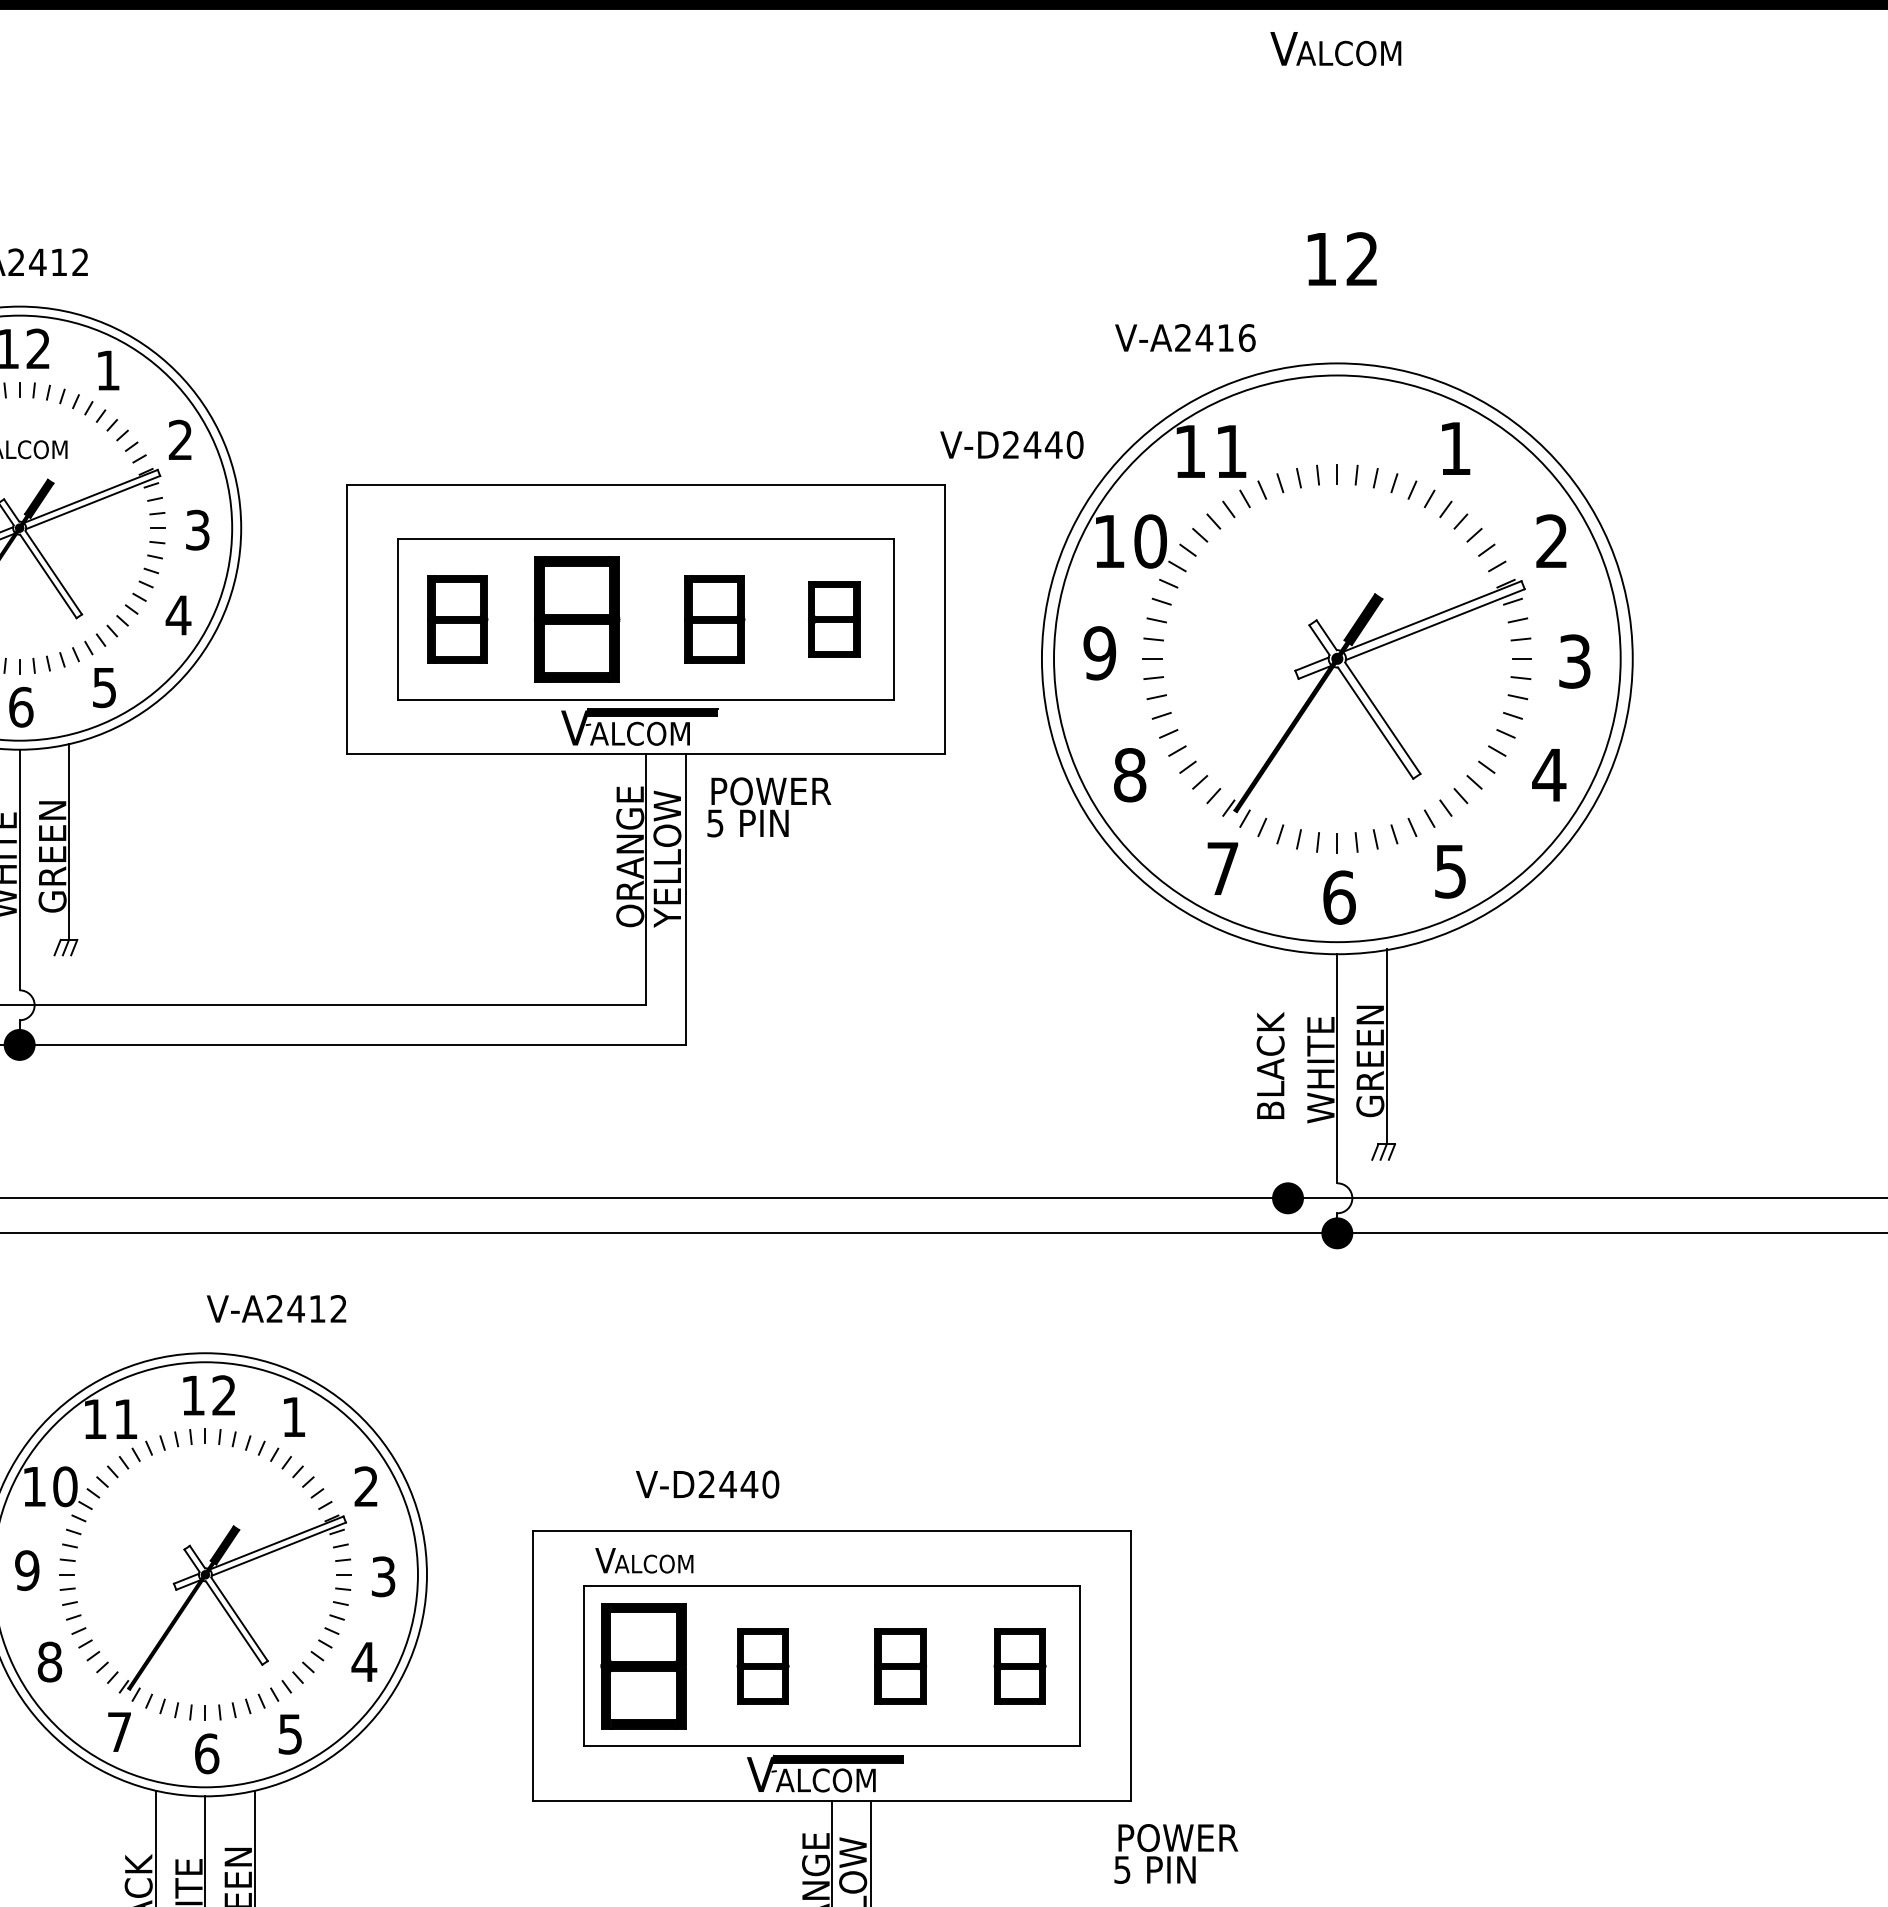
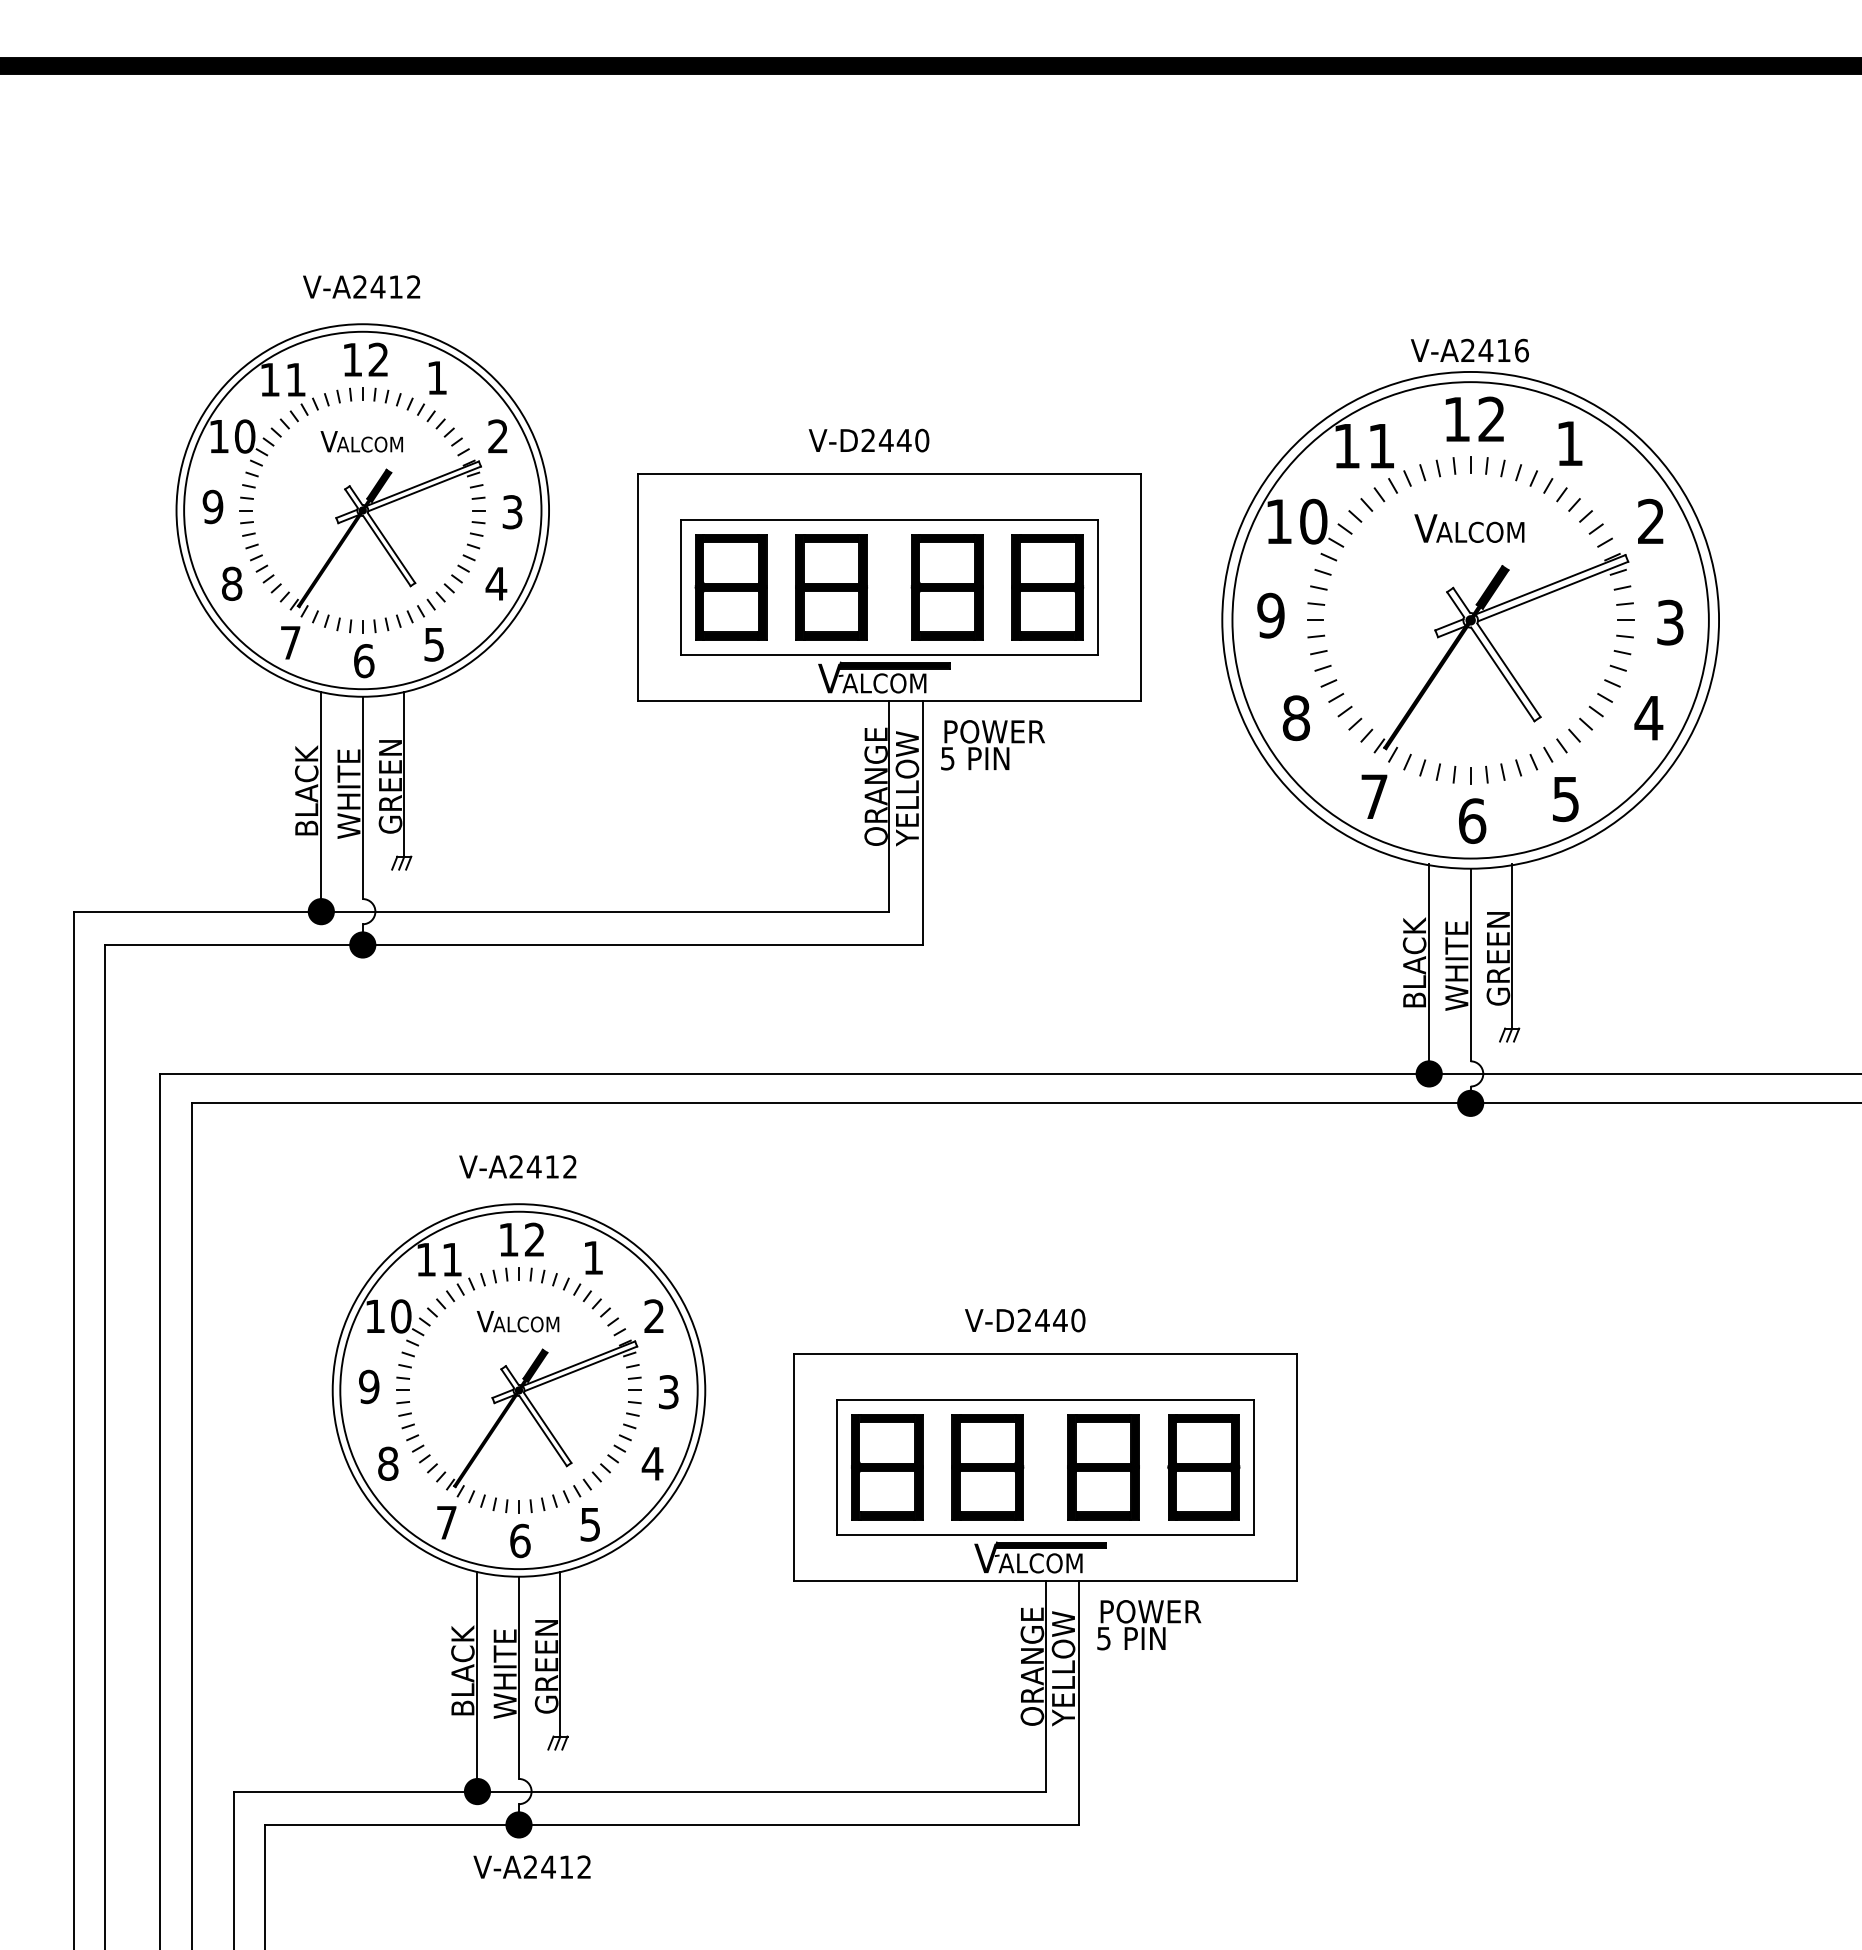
text: (1335, 48) -> (1469, 528), moved
text: (1341, 258) -> (1474, 418), moved
text: (1184, 337) -> (1469, 350), moved
text: (1011, 444) -> (868, 440), moved
part: (456, 619) -> (730, 587), size x1.43
part: (713, 619) -> (946, 587), size x1.43
part: (834, 619) -> (1047, 587), size x1.67
line: (1288, 1071) -> (1429, 967), added
text: (276, 1308) -> (517, 1166), moved
text: (707, 1484) -> (1025, 1320), moved
text: (643, 1560) -> (517, 1321), moved
part: (762, 1666) -> (987, 1467), size x1.67
part: (900, 1666) -> (1103, 1467), size x1.67
part: (1019, 1666) -> (1203, 1467), size x1.67
text: (1176, 1854) -> (1149, 1625), moved

